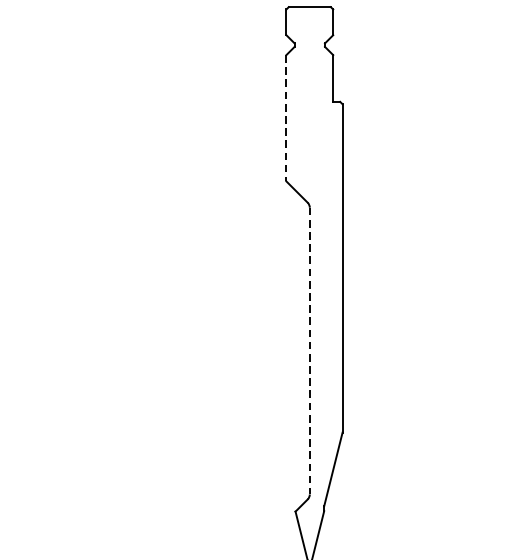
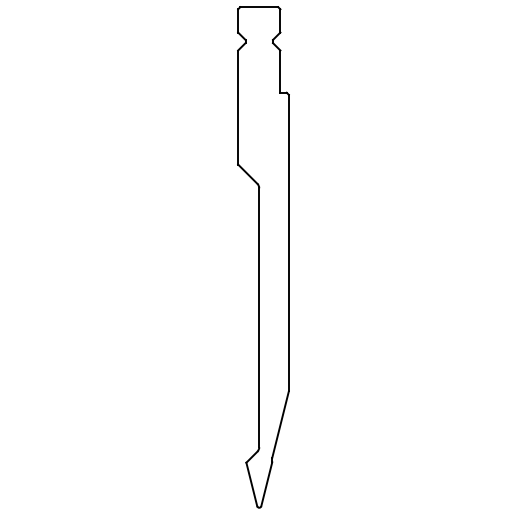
line: (286, 119) -> (238, 108), dashed -> solid
line: (310, 351) -> (259, 318), dashed -> solid

